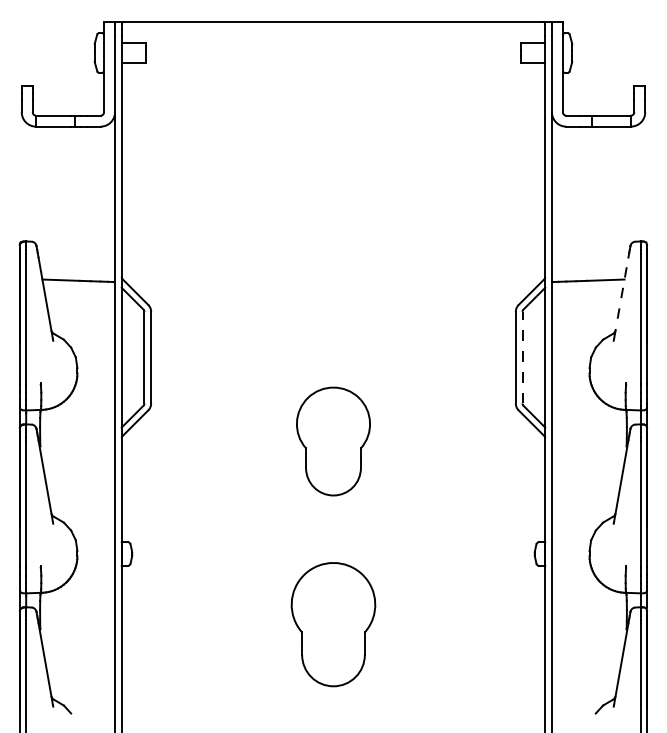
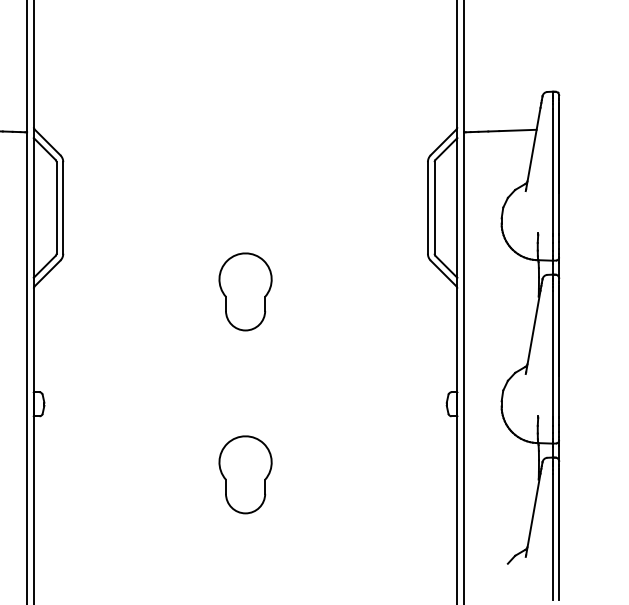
line: (621, 297) -> (533, 147), dashed -> solid
line: (522, 357) -> (434, 207), dashed -> solid
part: (333, 441) -> (245, 291), size x0.71
part: (333, 624) -> (245, 474), size x0.62

